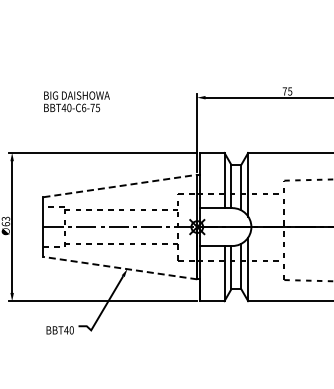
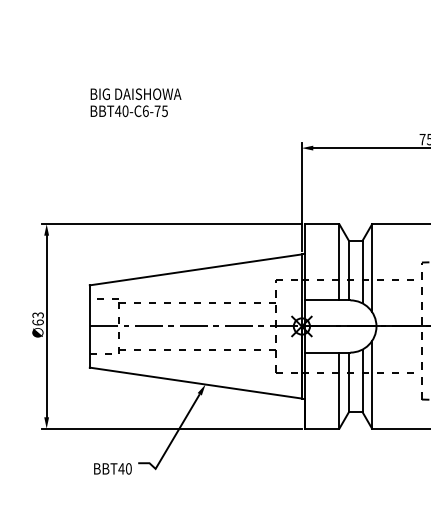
text: (76, 101) -> (135, 102), moved
line: (120, 186) -> (196, 270), dashed -> solid
line: (120, 268) -> (196, 383), dashed -> solid

